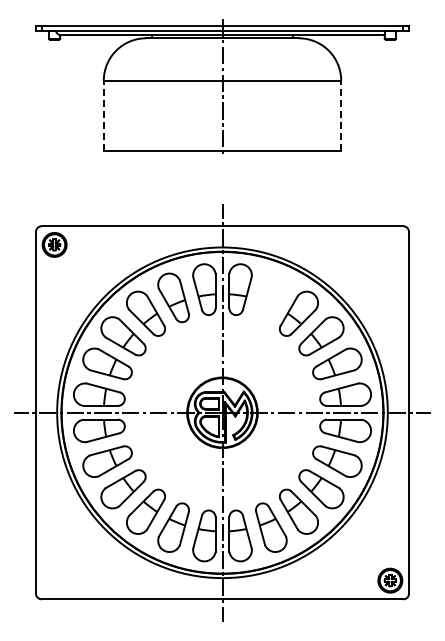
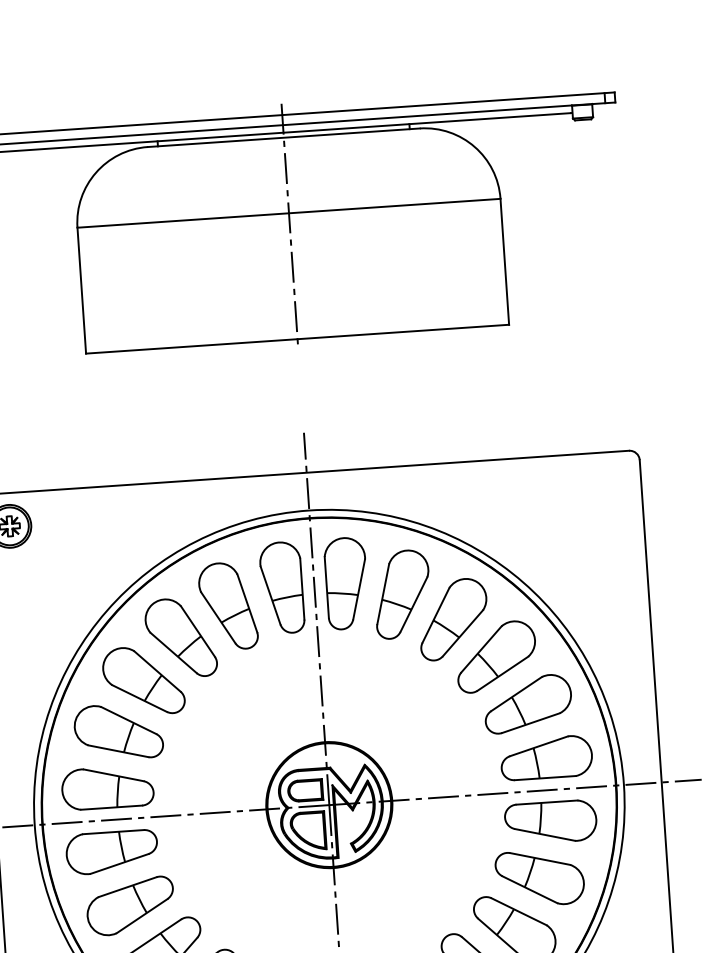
line: (103, 115) -> (81, 289), dashed -> solid
line: (341, 115) -> (505, 260), dashed -> solid
part: (271, 297) -> (402, 593), added

